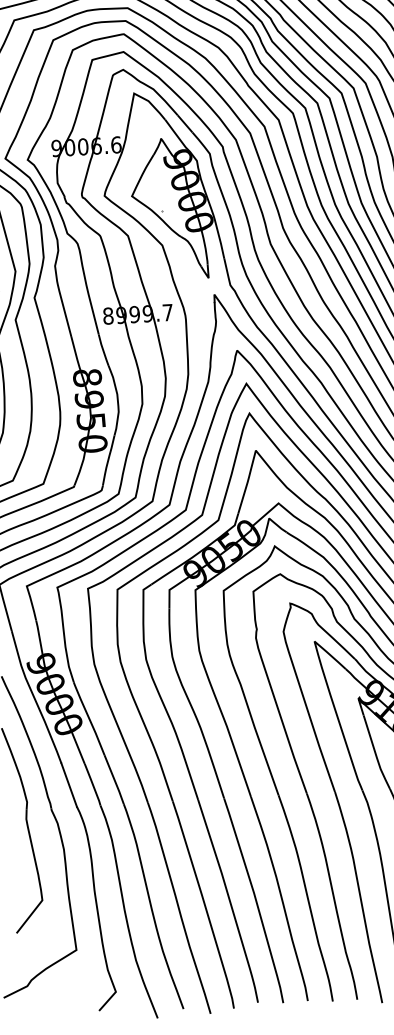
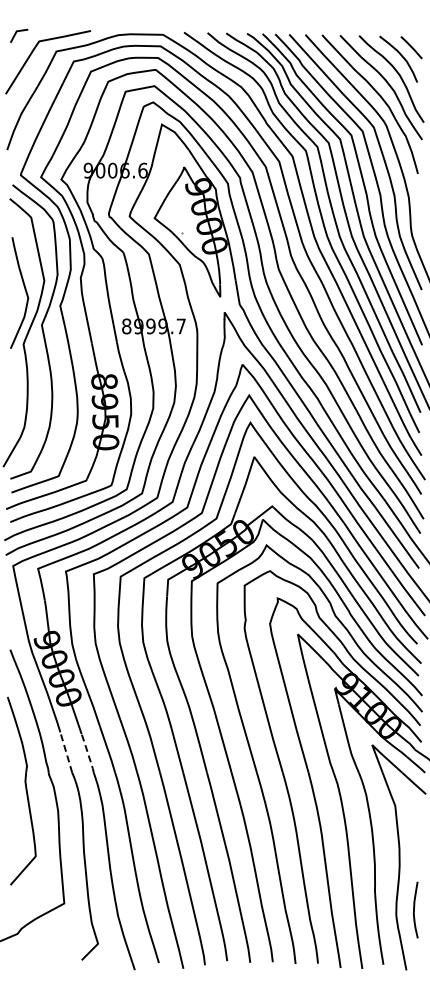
line: (93, 784) -> (88, 753), solid -> dashed
line: (69, 785) -> (66, 752), solid -> dashed

